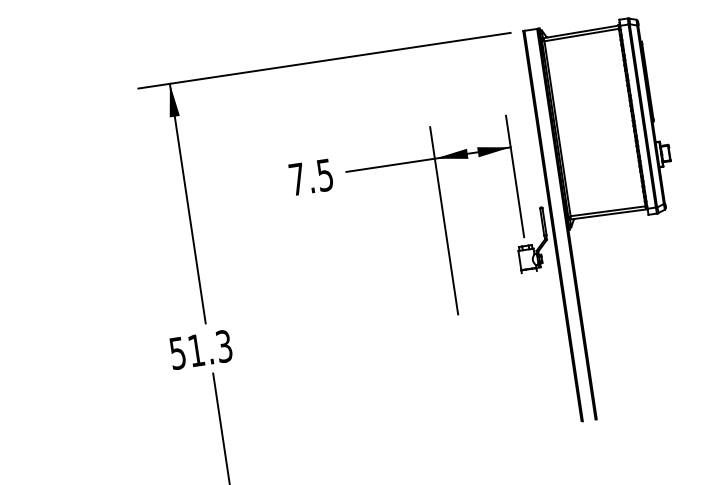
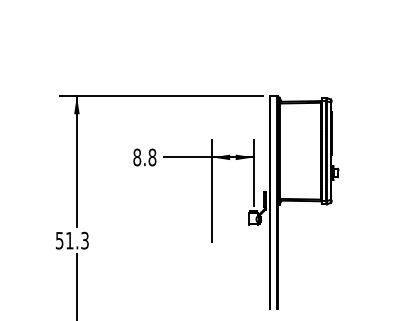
text: (310, 177) -> (144, 157), 7.5 -> 8.8

